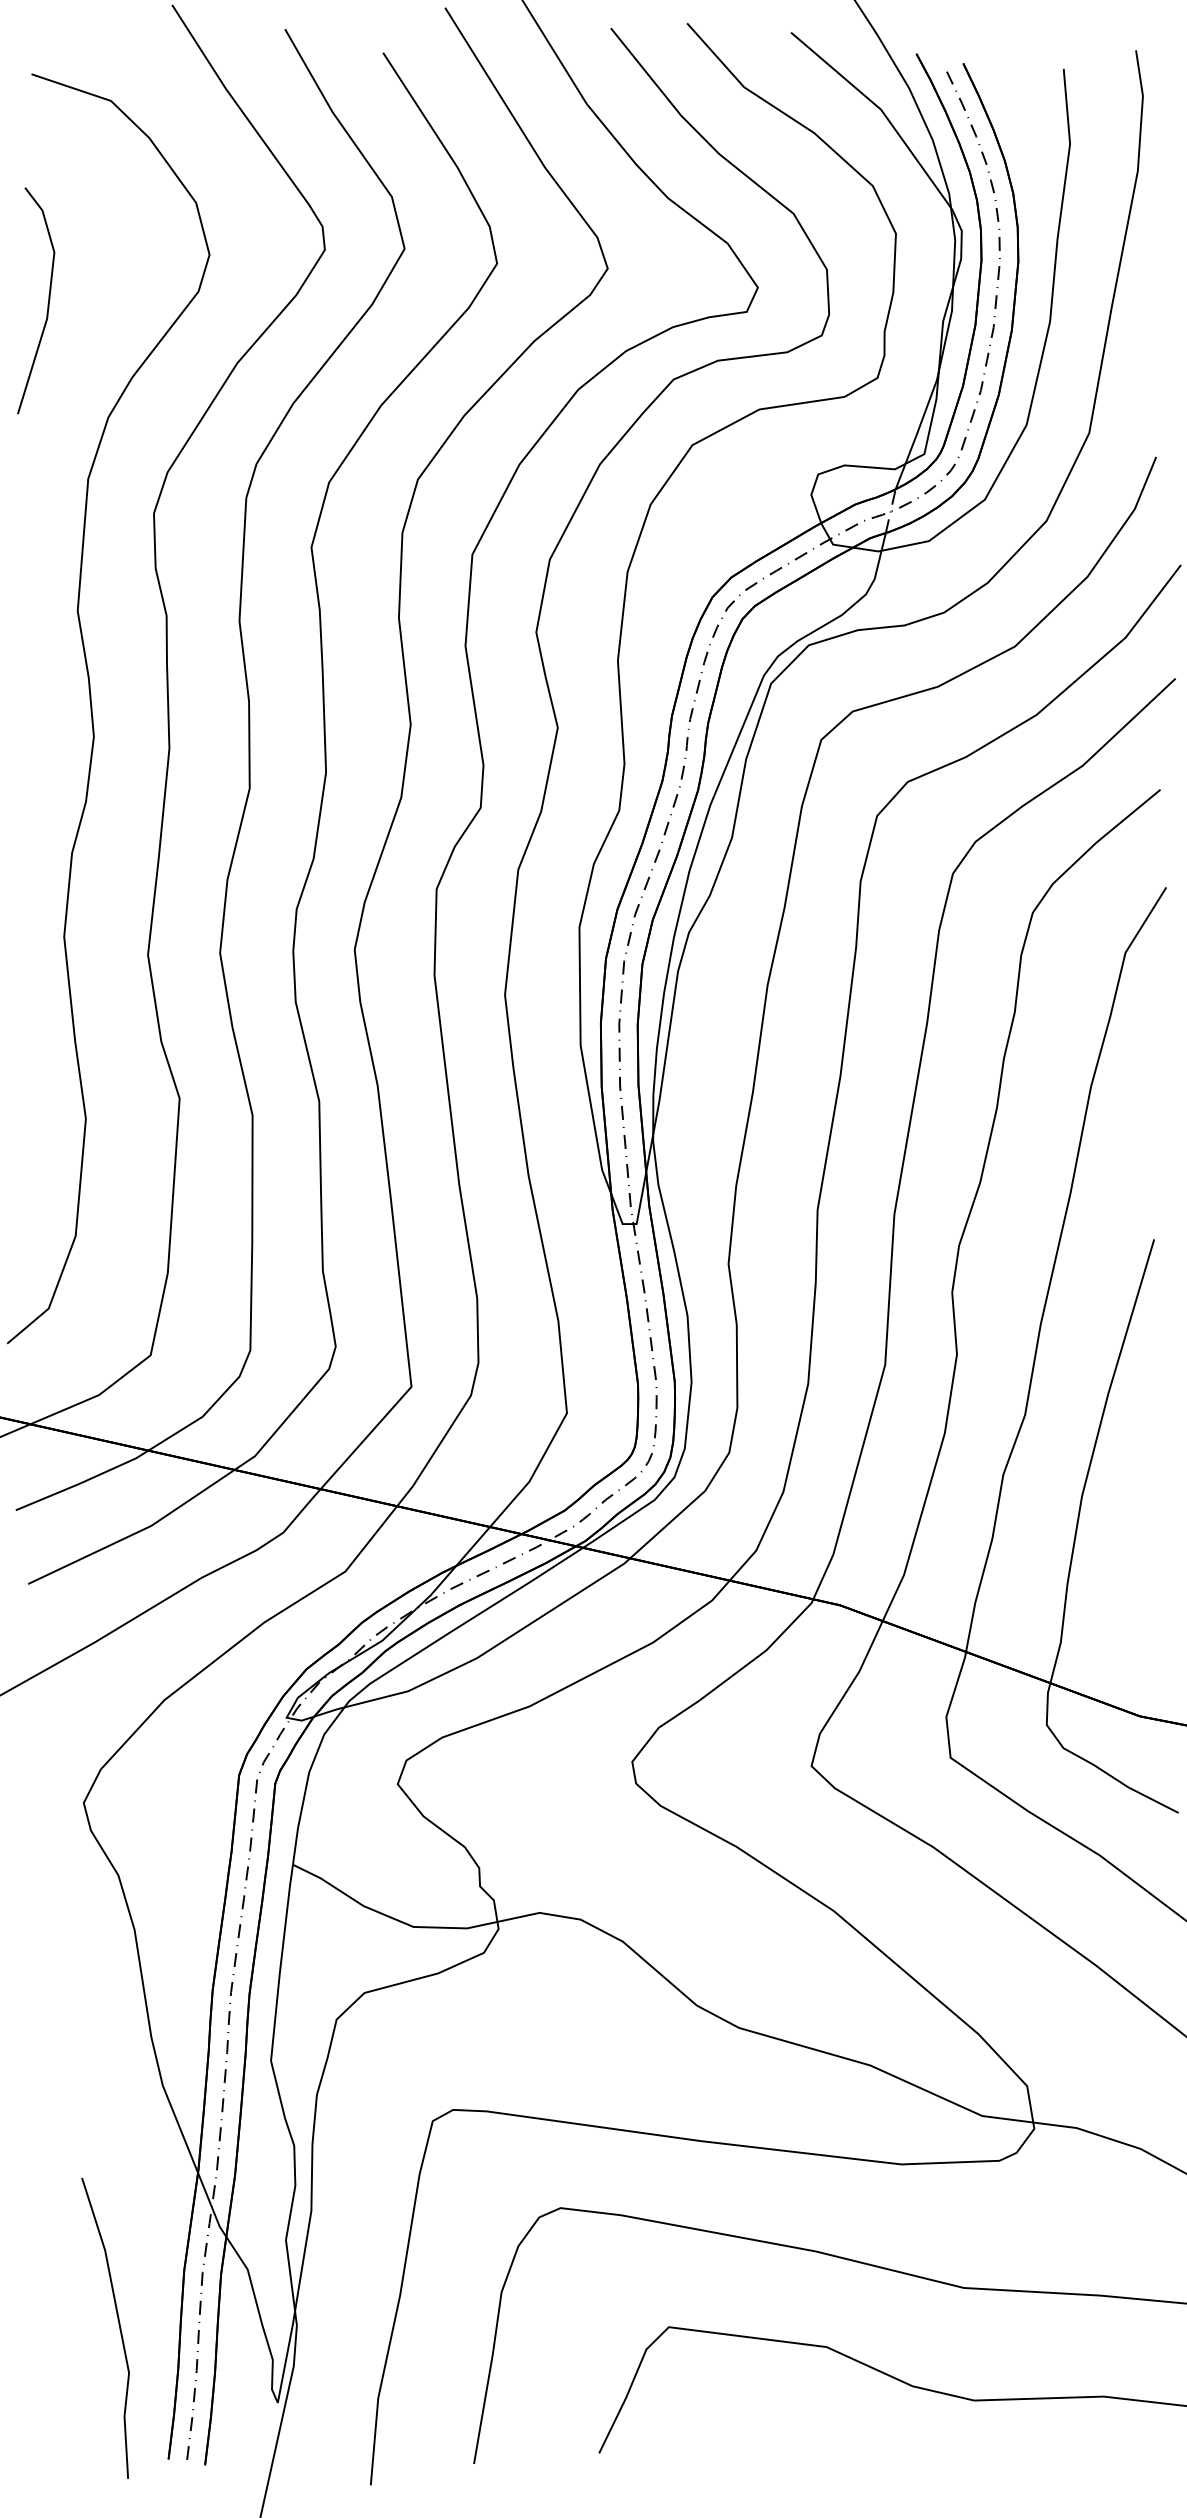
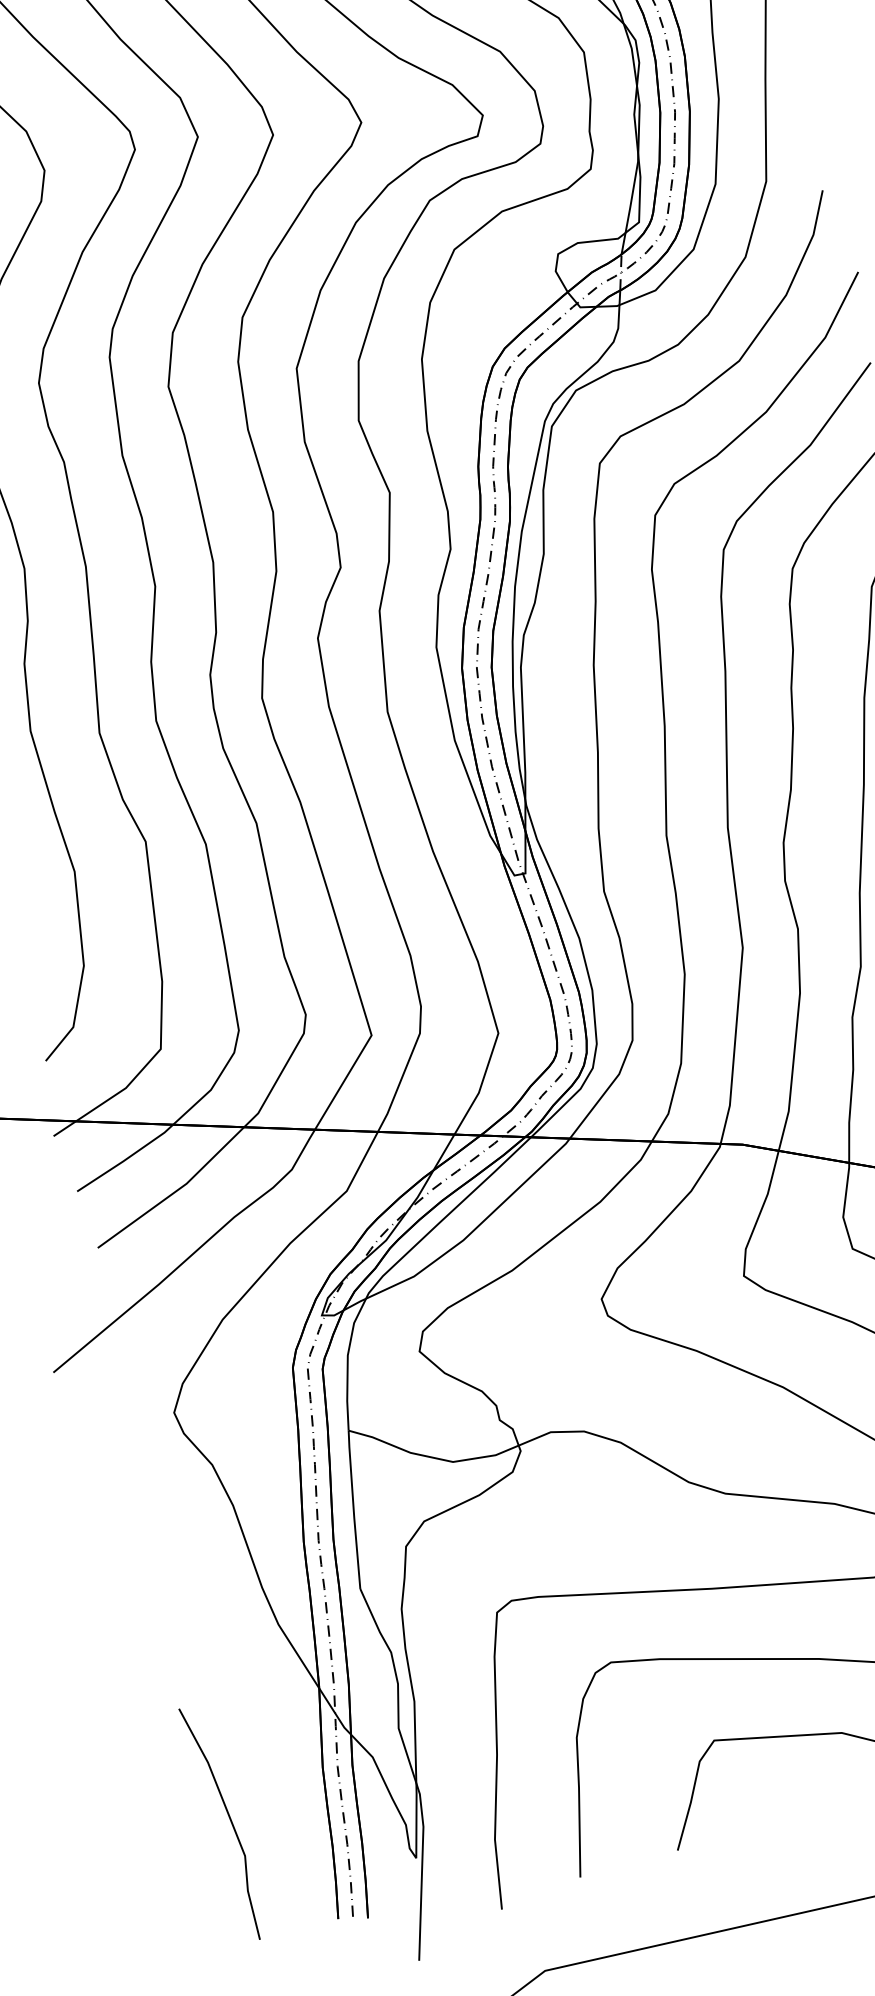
line: (118, 2325) -> (229, 1820), moved

